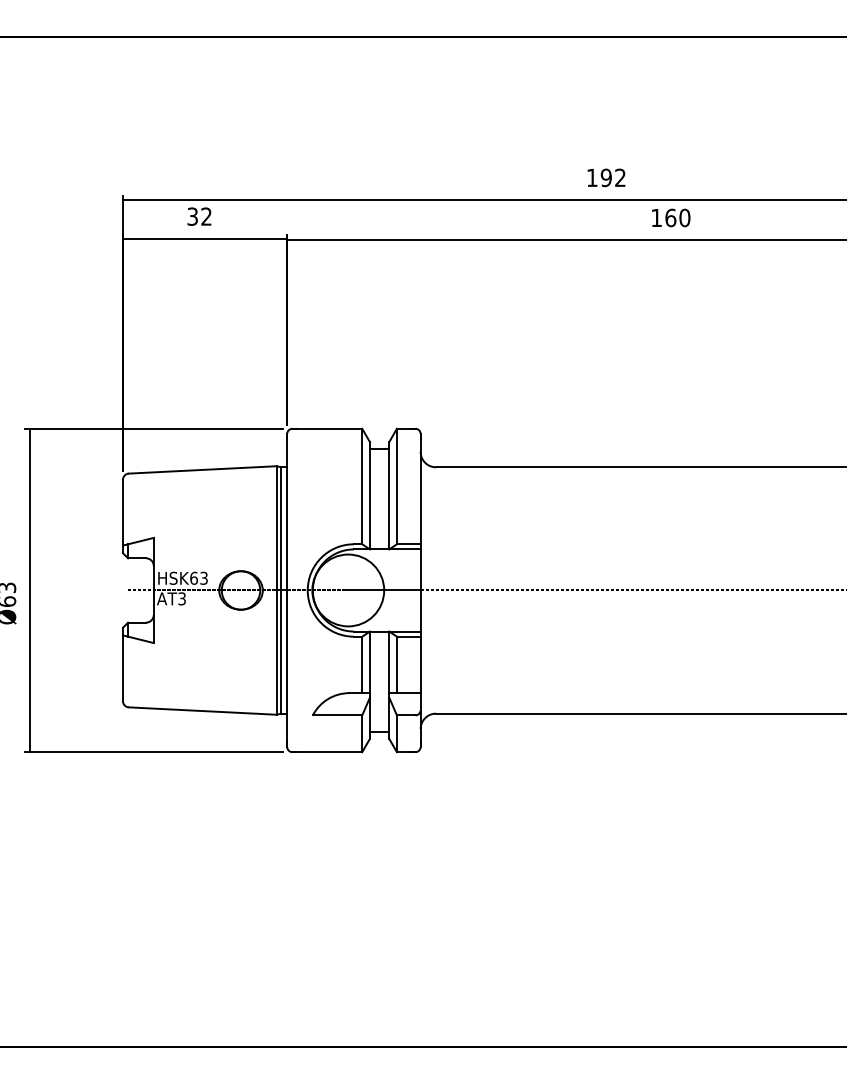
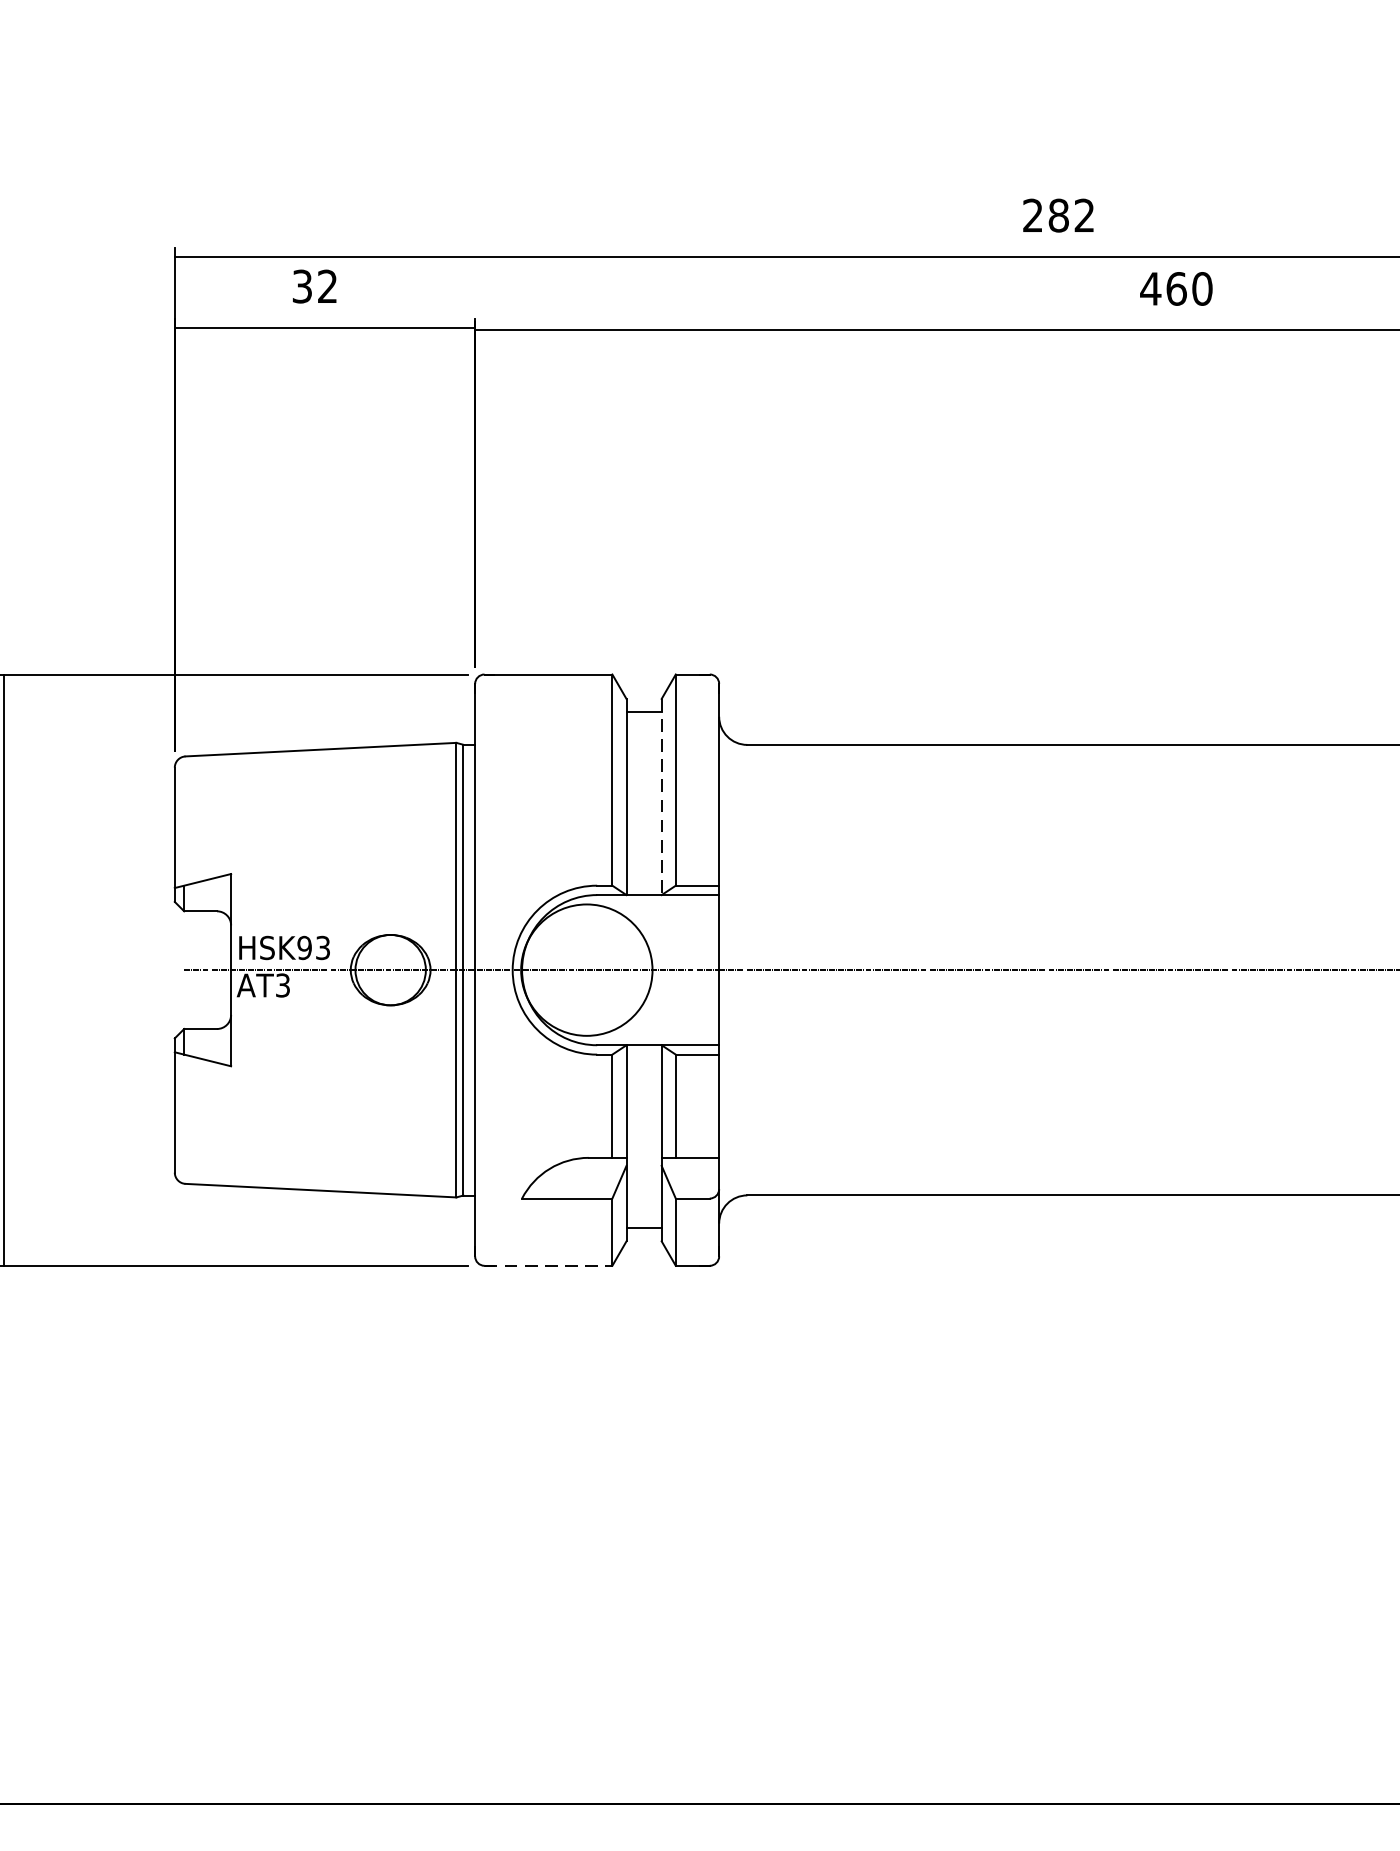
text: (599, 177) -> (1046, 214), 192 -> 282
text: (656, 217) -> (1150, 288), 160 -> 460
line: (389, 495) -> (662, 796), solid -> dashed
text: (193, 577) -> (303, 946), HSK63 -> HSK93
line: (327, 752) -> (548, 1266), solid -> dashed

